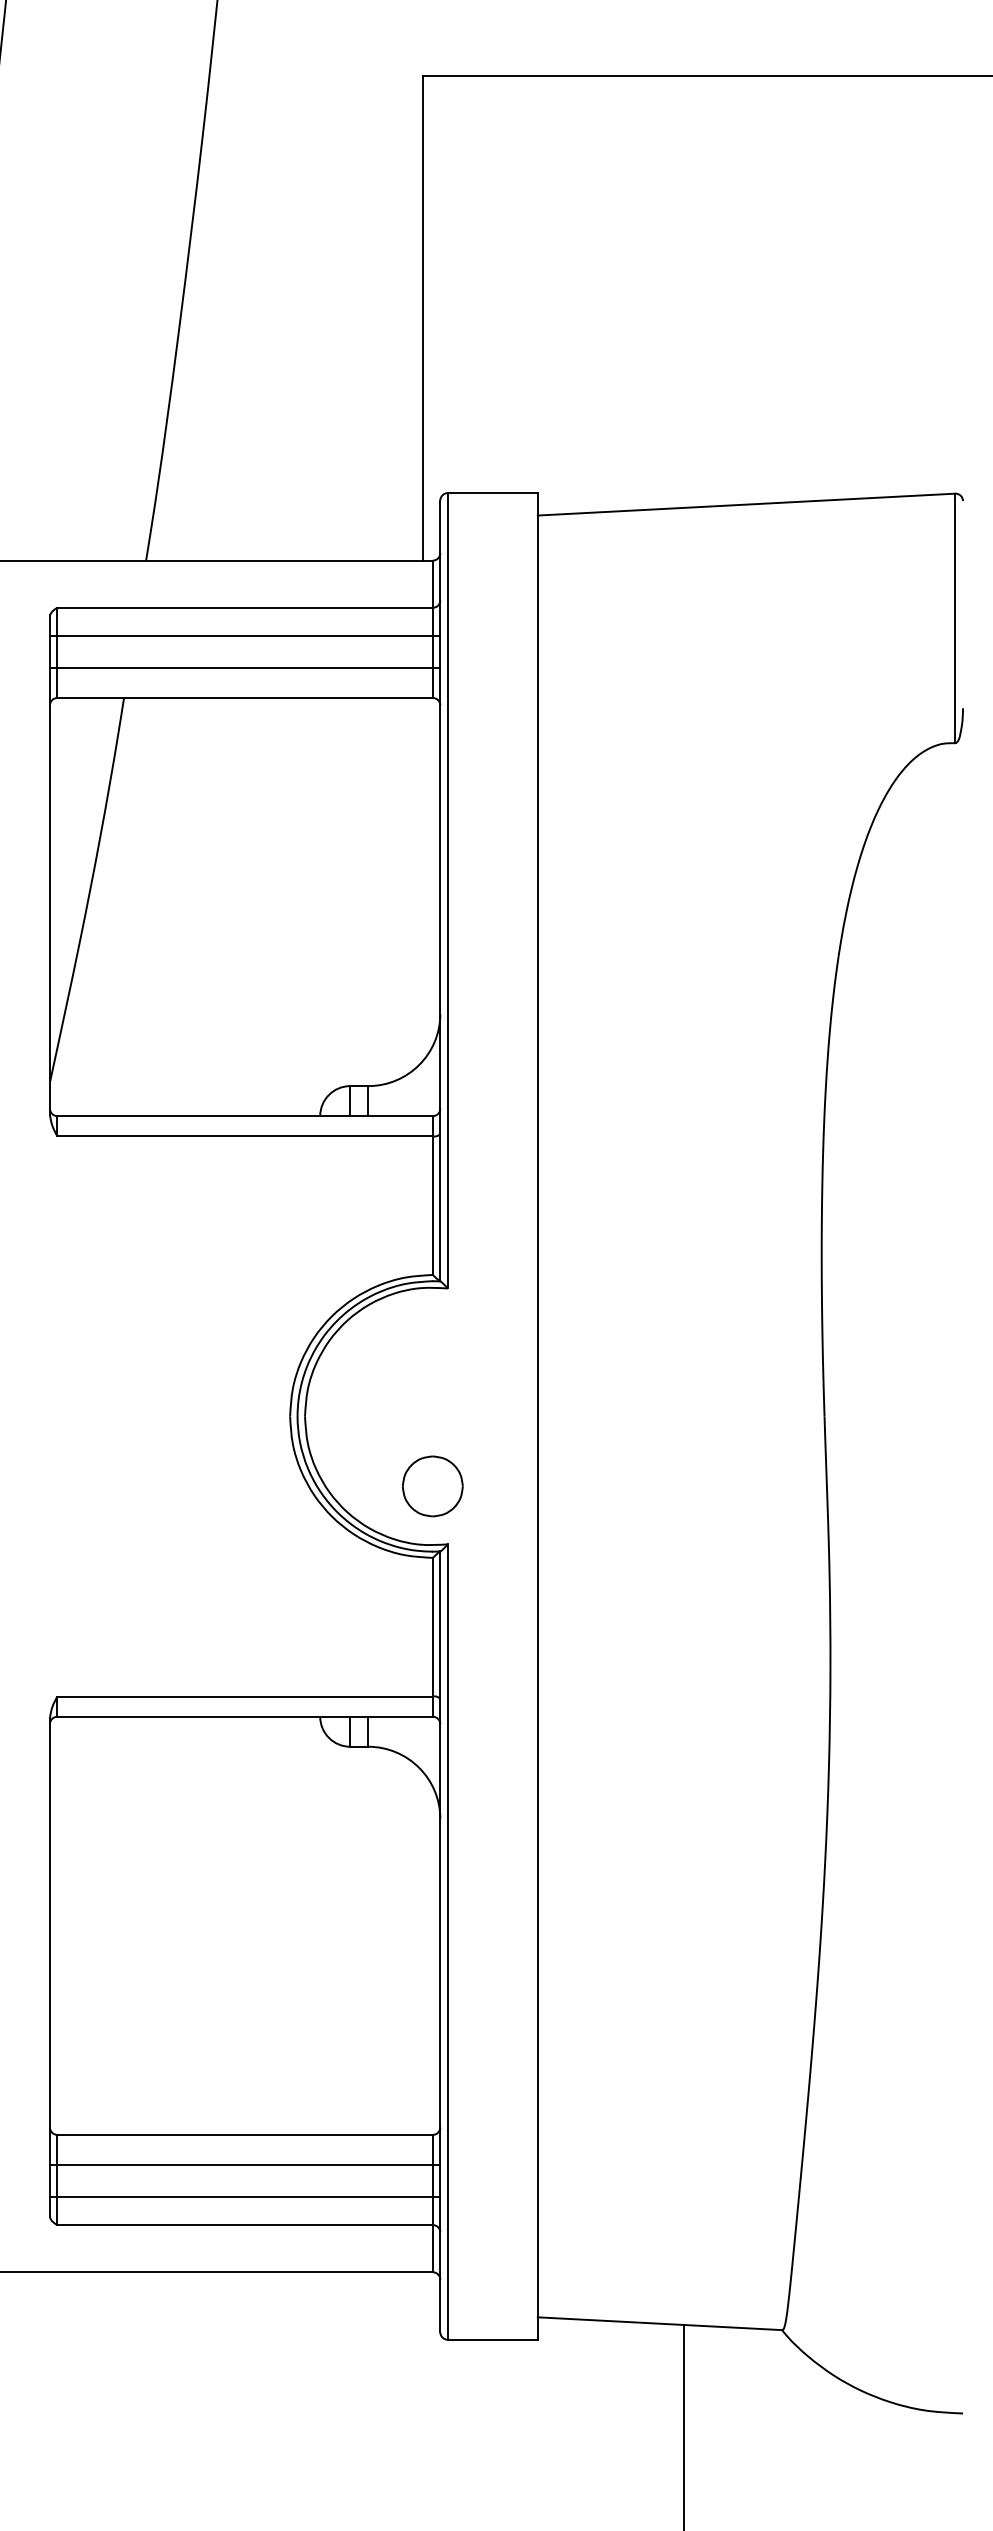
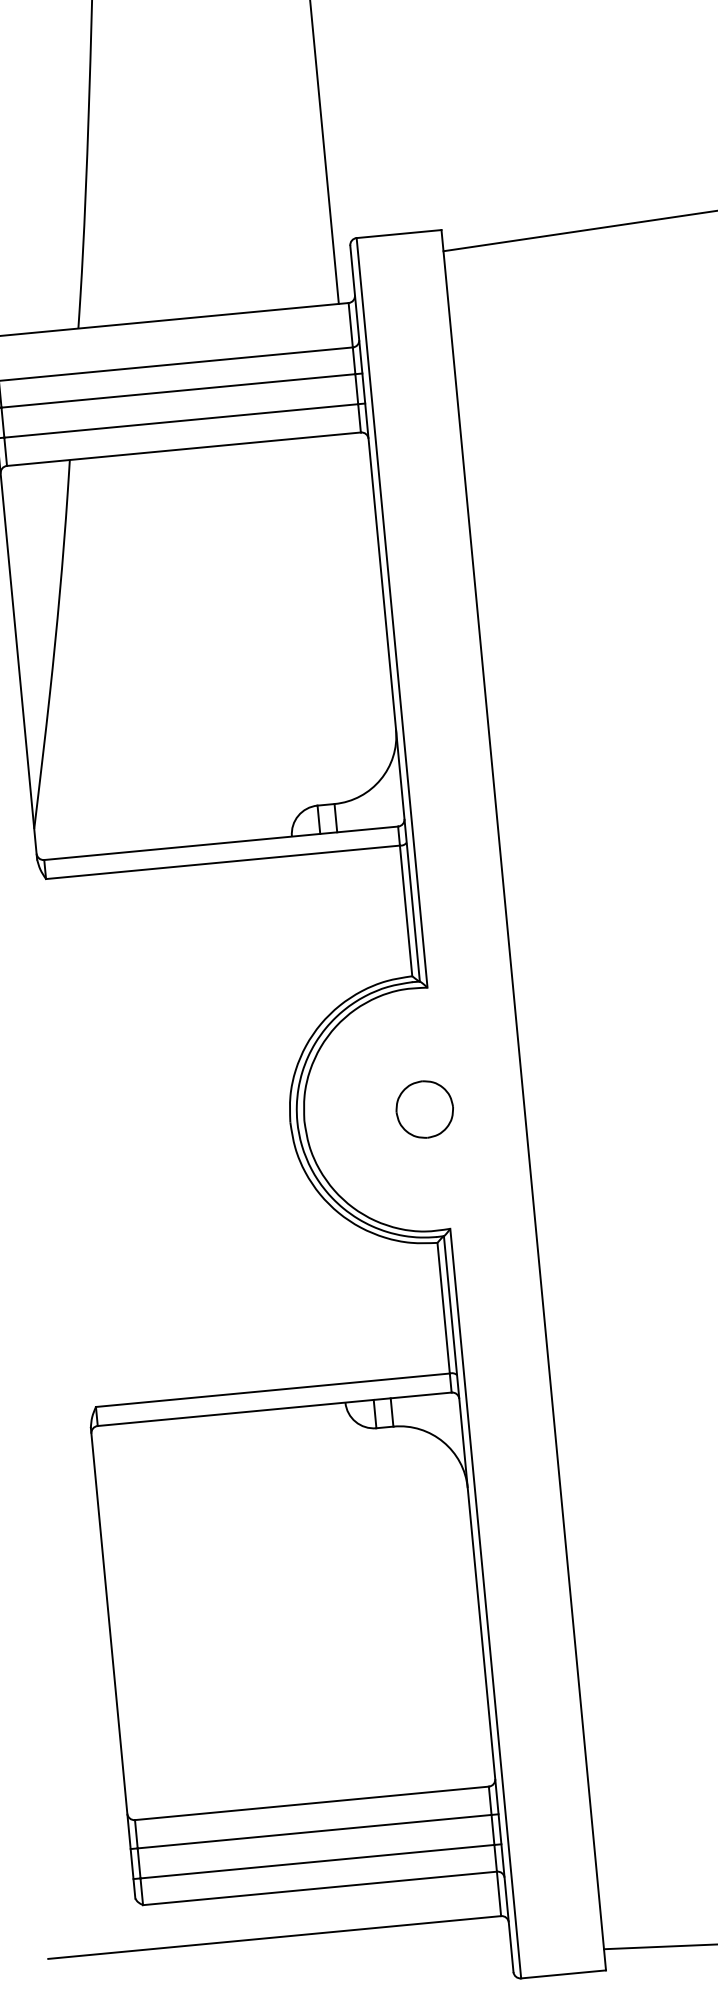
part: (432, 1486) -> (424, 1109), moved

